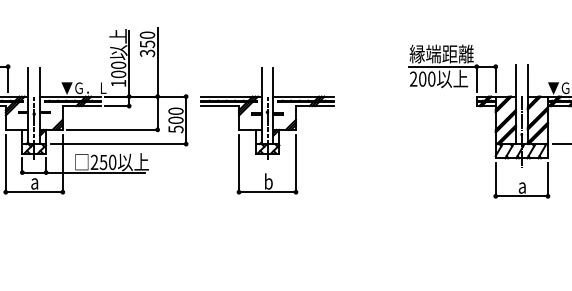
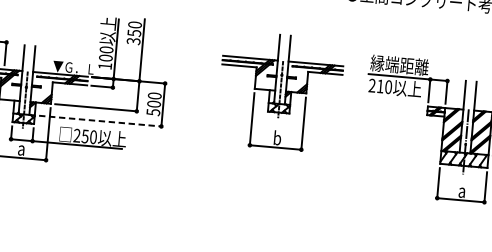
text: (422, 78) -> (380, 85), 200 -> 210
part: (267, 130) -> (280, 91), moved
line: (118, 144) -> (100, 121), solid -> dashed

